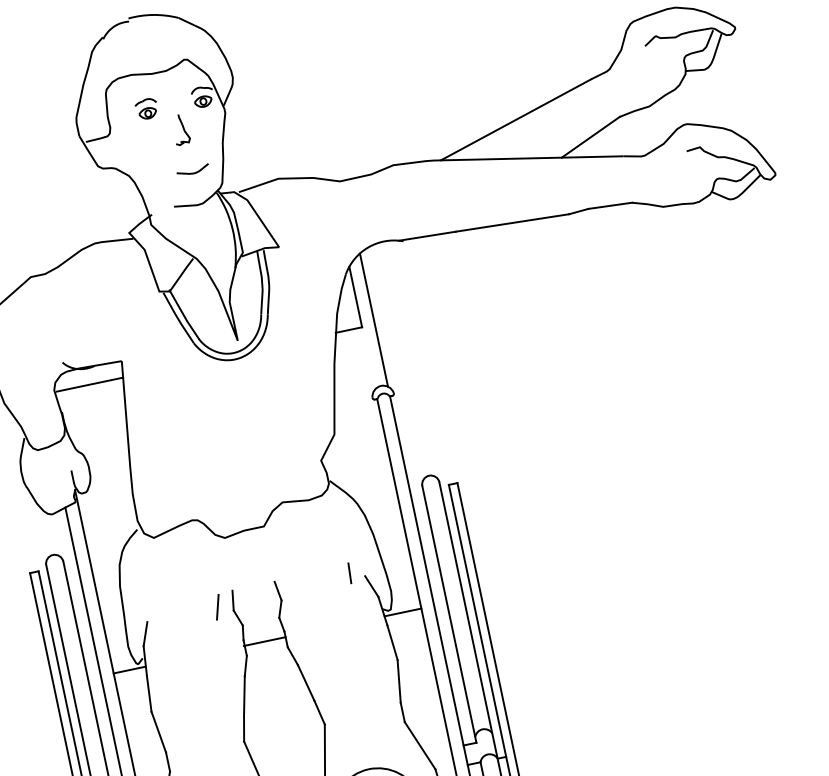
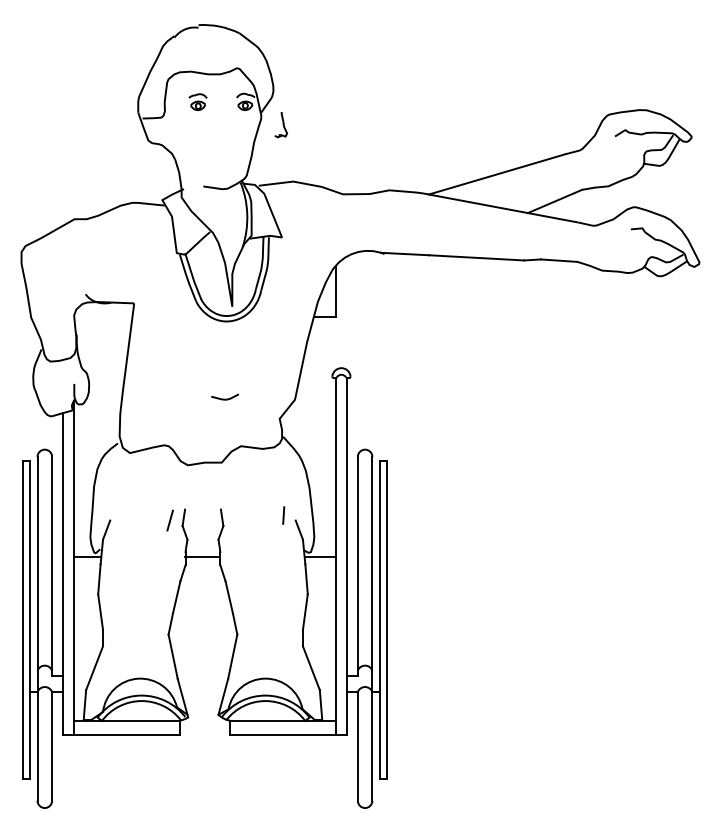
part: (180, 130) -> (280, 125), moved
curve: (192, 172) -> (224, 398), moved
line: (373, 319) -> (346, 312), removed
line: (89, 385) -> (103, 317), removed

